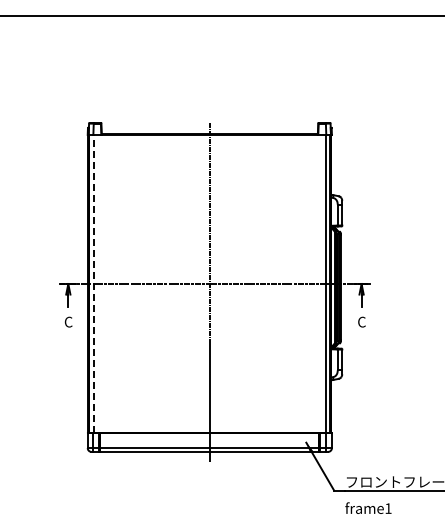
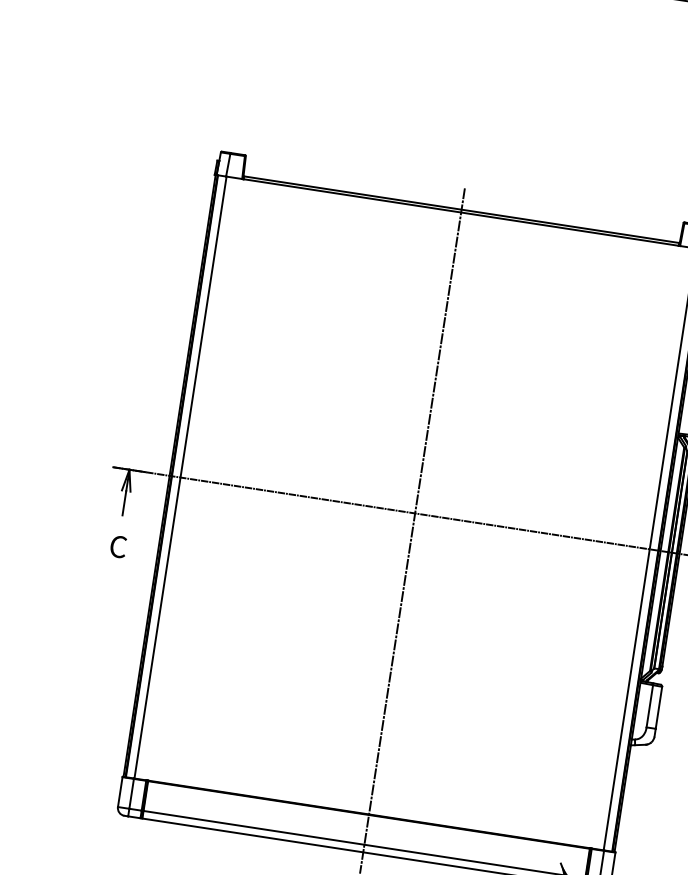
line: (93, 283) -> (180, 476), dashed -> solid

